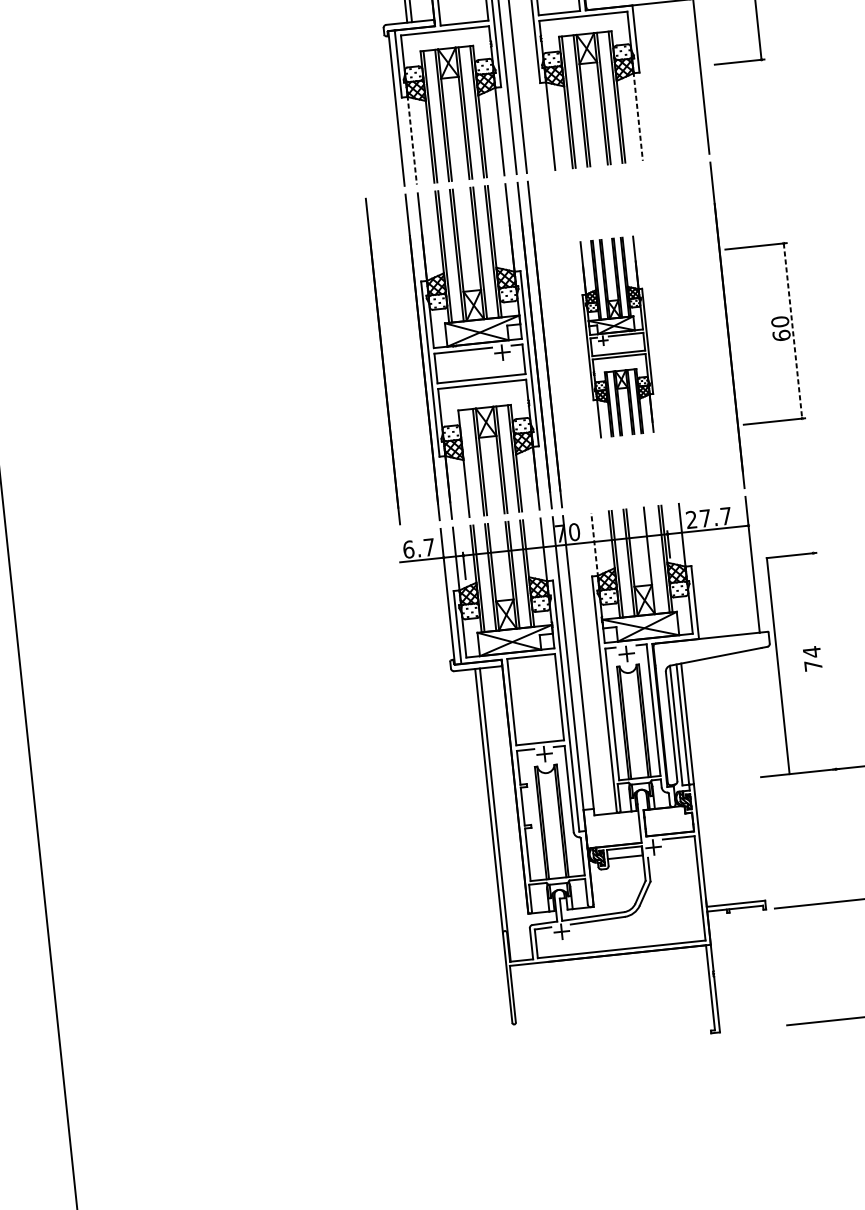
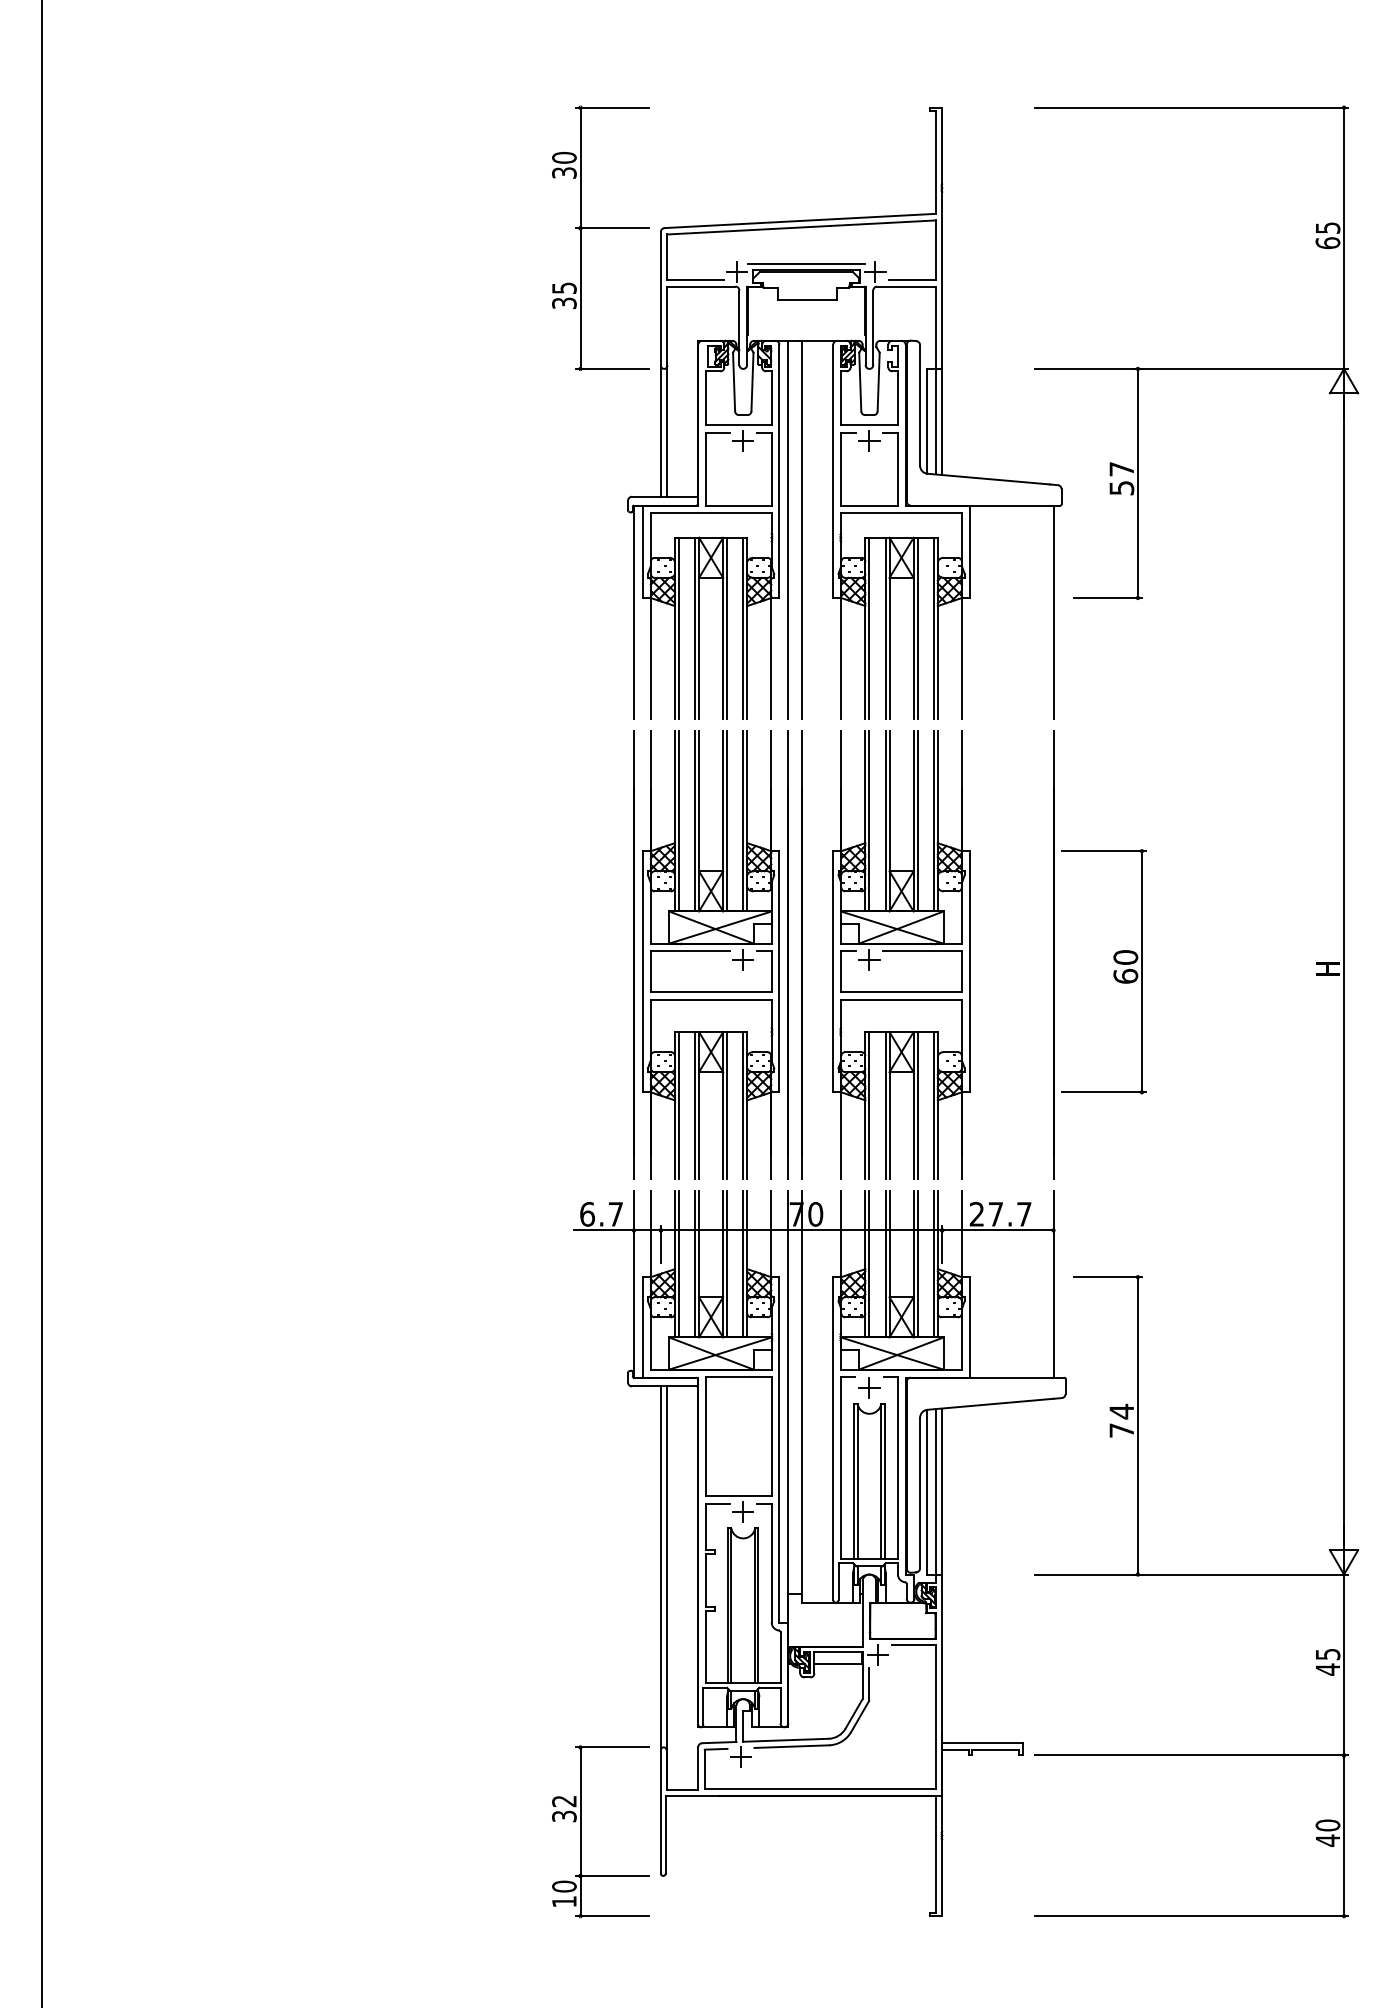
line: (637, 116) -> (961, 657), dashed -> solid
line: (411, 140) -> (650, 657), dashed -> solid
line: (792, 330) -> (1141, 971), dashed -> solid
part: (617, 336) -> (901, 954), size x1.67
line: (382, 361) -> (578, 954), removed
line: (466, 463) -> (678, 1105), added
line: (594, 544) -> (841, 1234), dashed -> solid
line: (652, 560) -> (917, 1263), added
line: (777, 665) -> (1137, 1425), moved
part: (451, 998) -> (581, 1831), added

